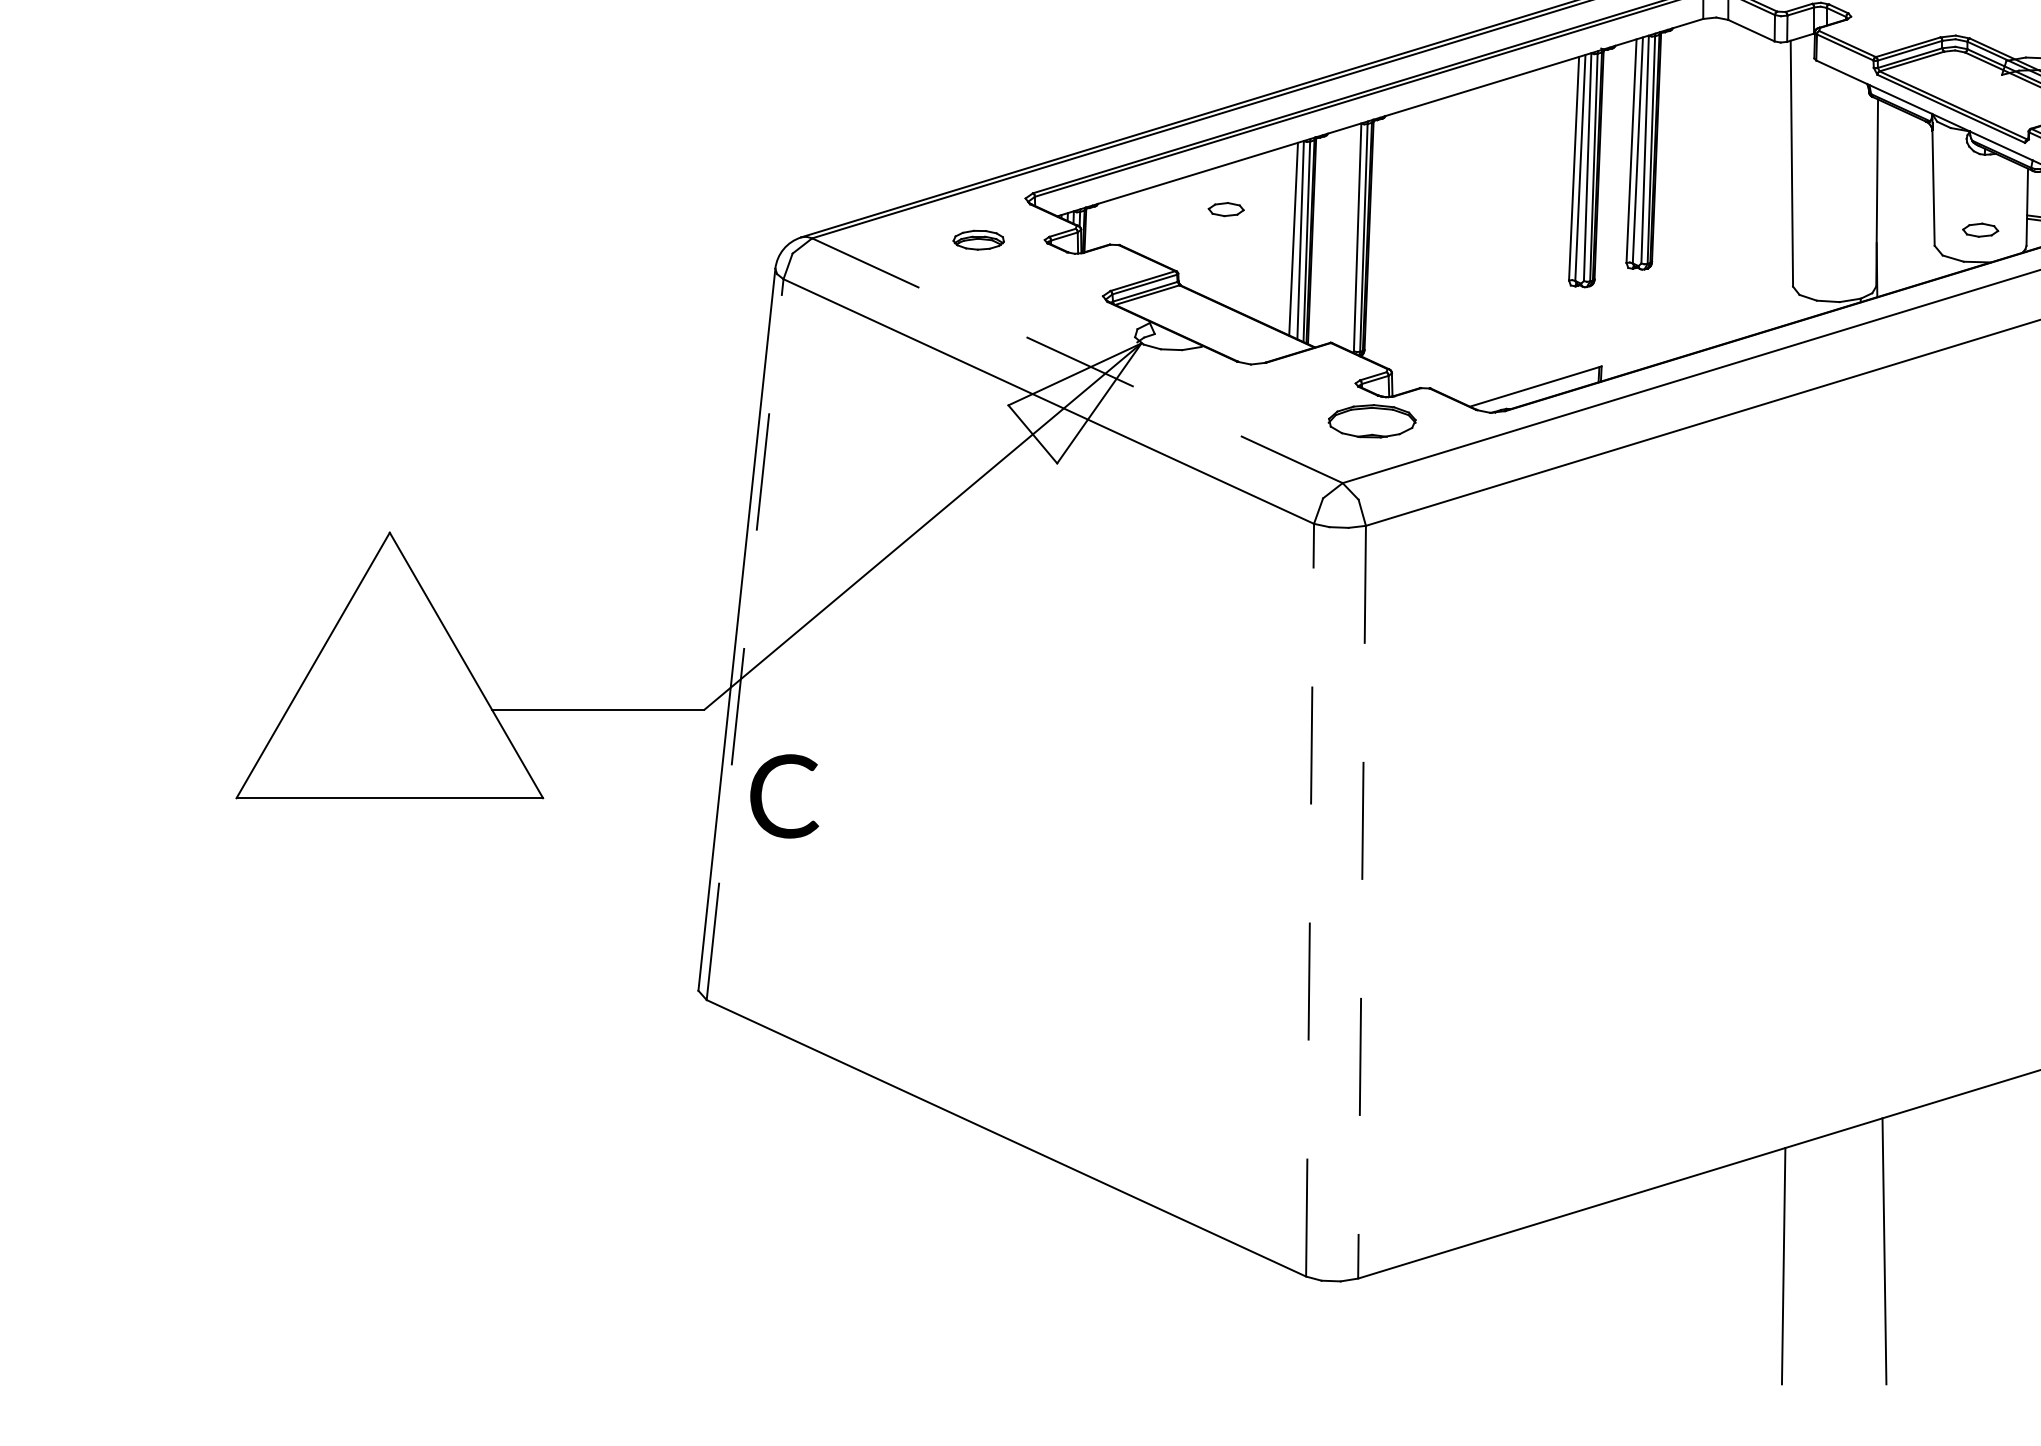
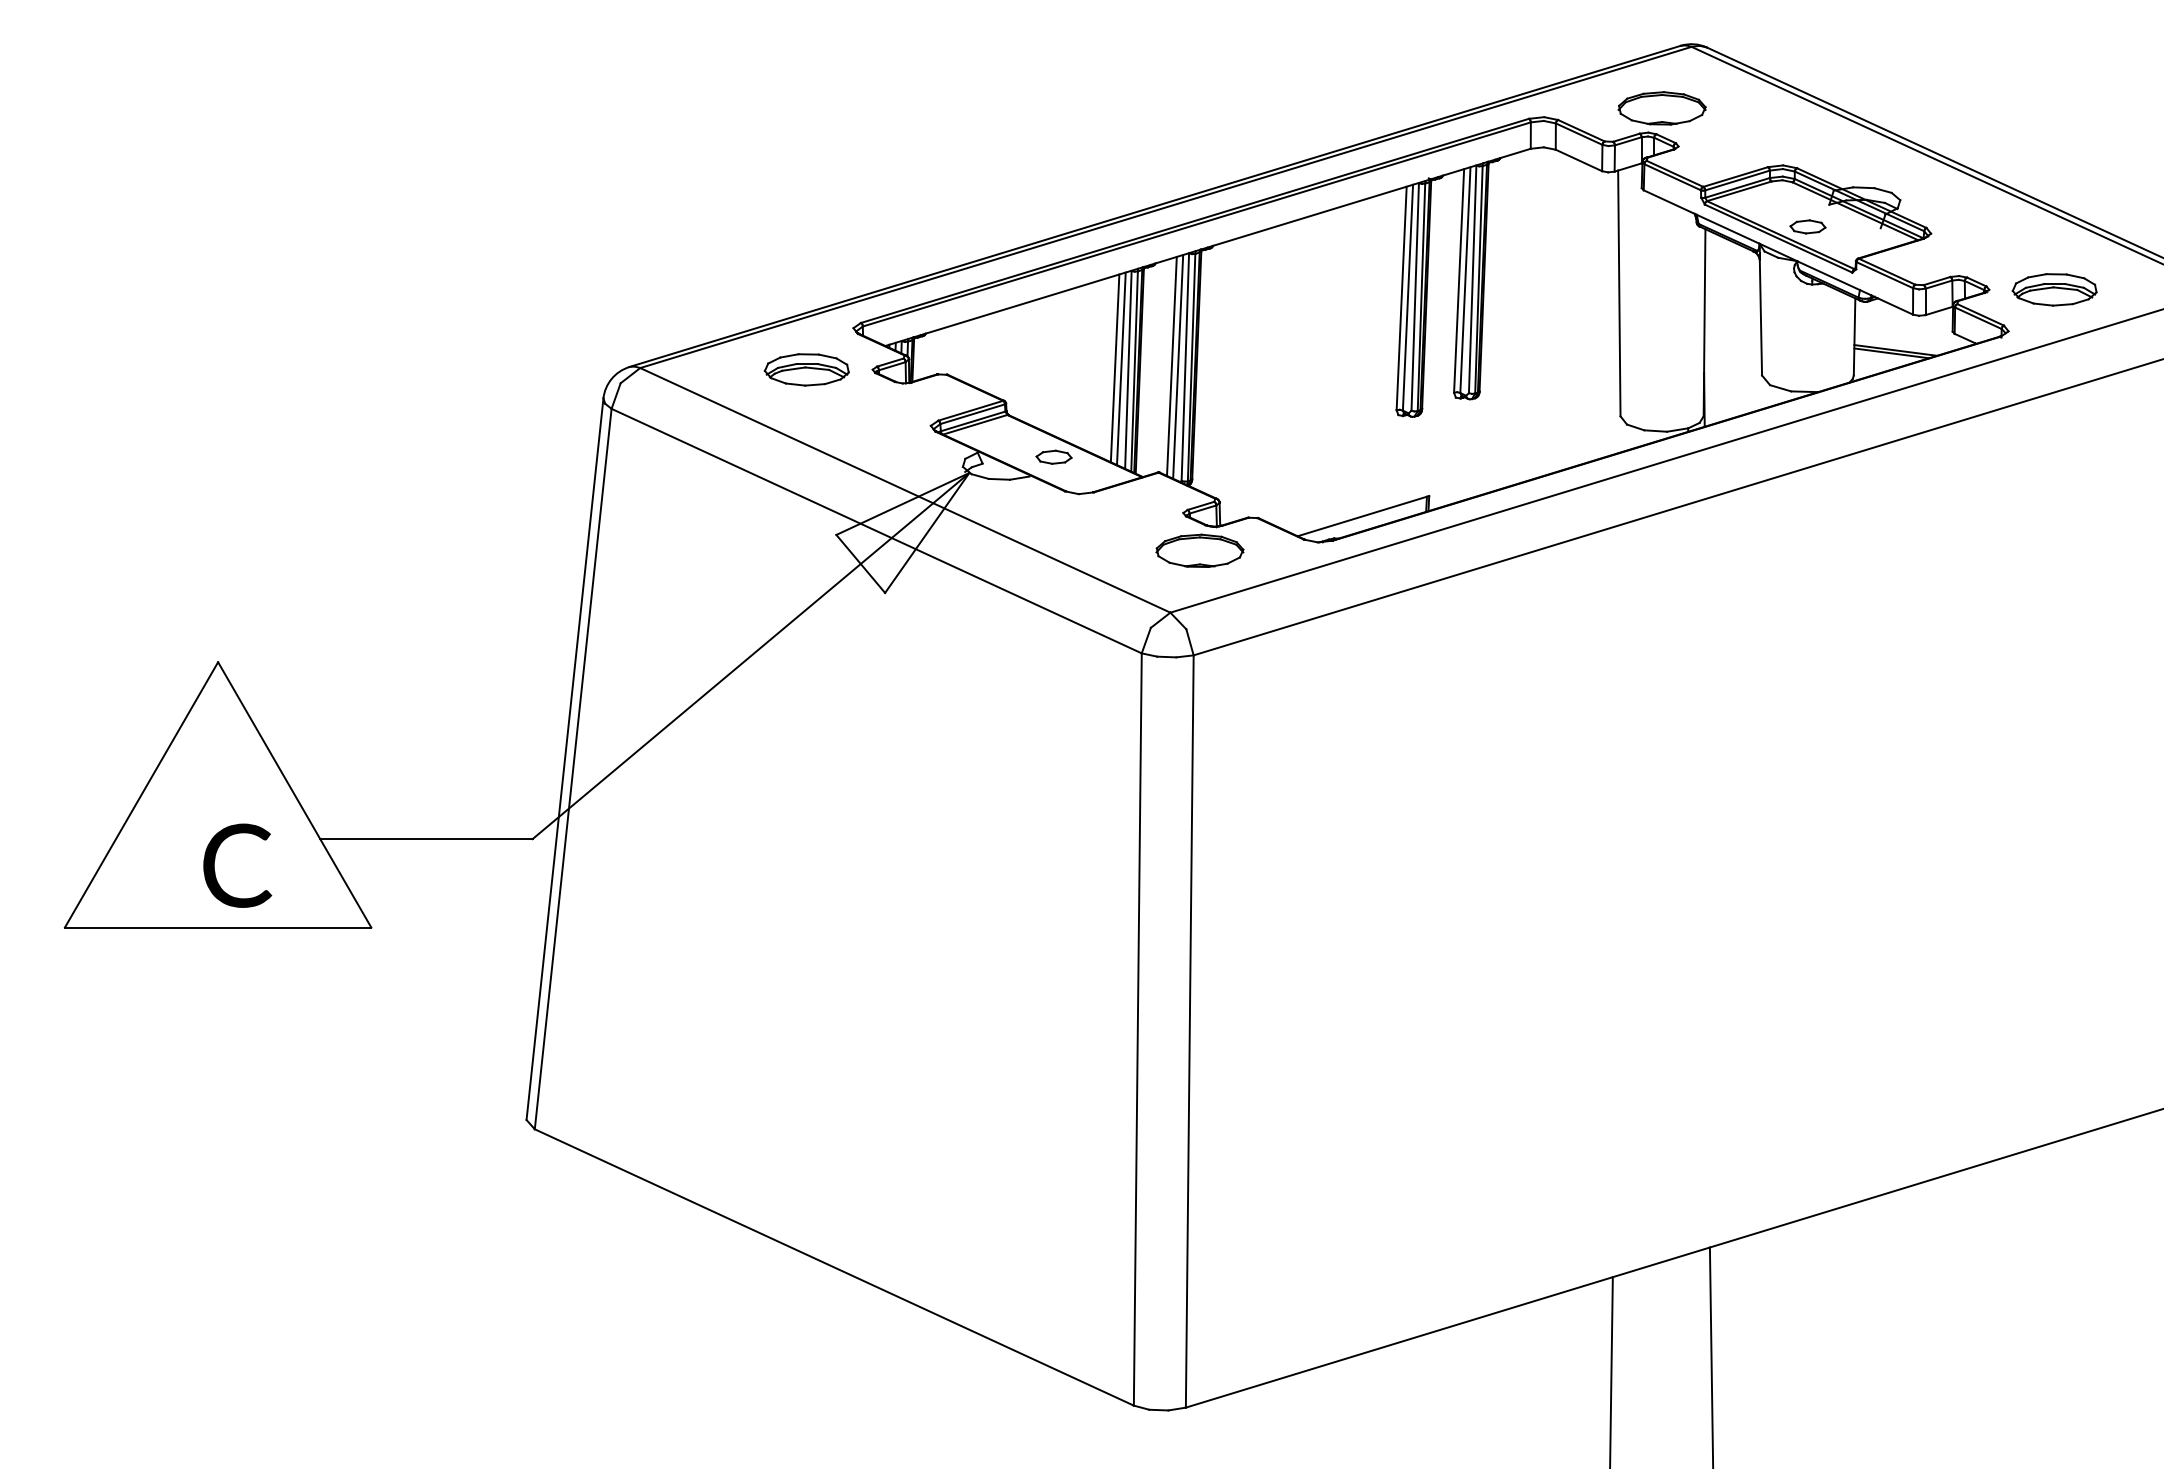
part: (1225, 208) -> (1053, 456), moved
part: (1980, 229) -> (1807, 226), moved
line: (1343, 235) -> (1171, 365), added
line: (1350, 236) -> (1178, 366), added
line: (1286, 238) -> (1114, 368), added
part: (978, 239) -> (806, 369), size x1.67
line: (1077, 360) -> (905, 490), dashed -> solid
line: (745, 639) -> (573, 768), dashed -> solid
text: (784, 796) -> (237, 865), moved
line: (1309, 900) -> (1137, 1029), dashed -> solid
line: (1361, 903) -> (1189, 1032), dashed -> solid

